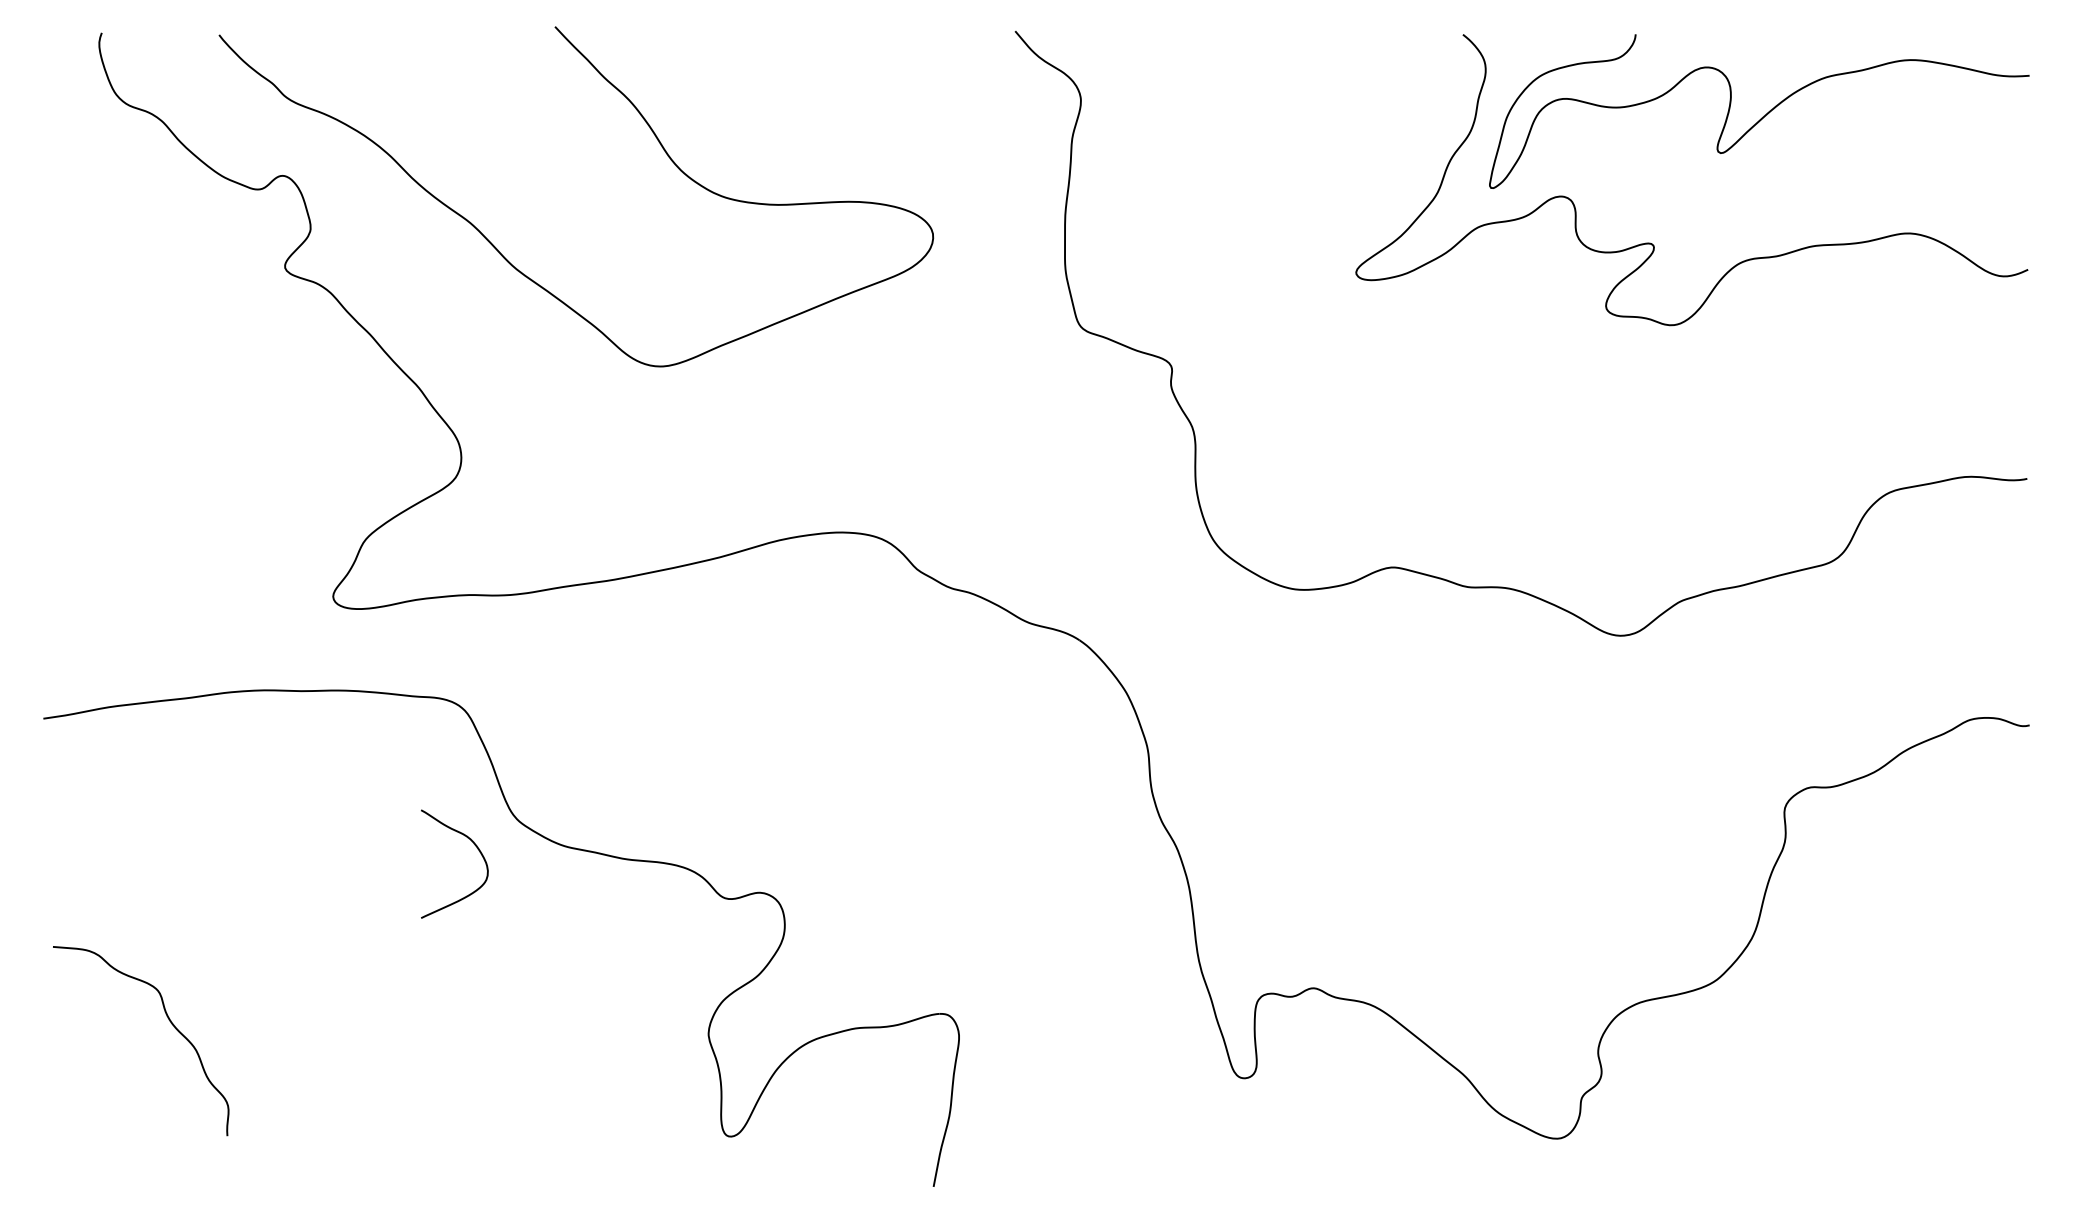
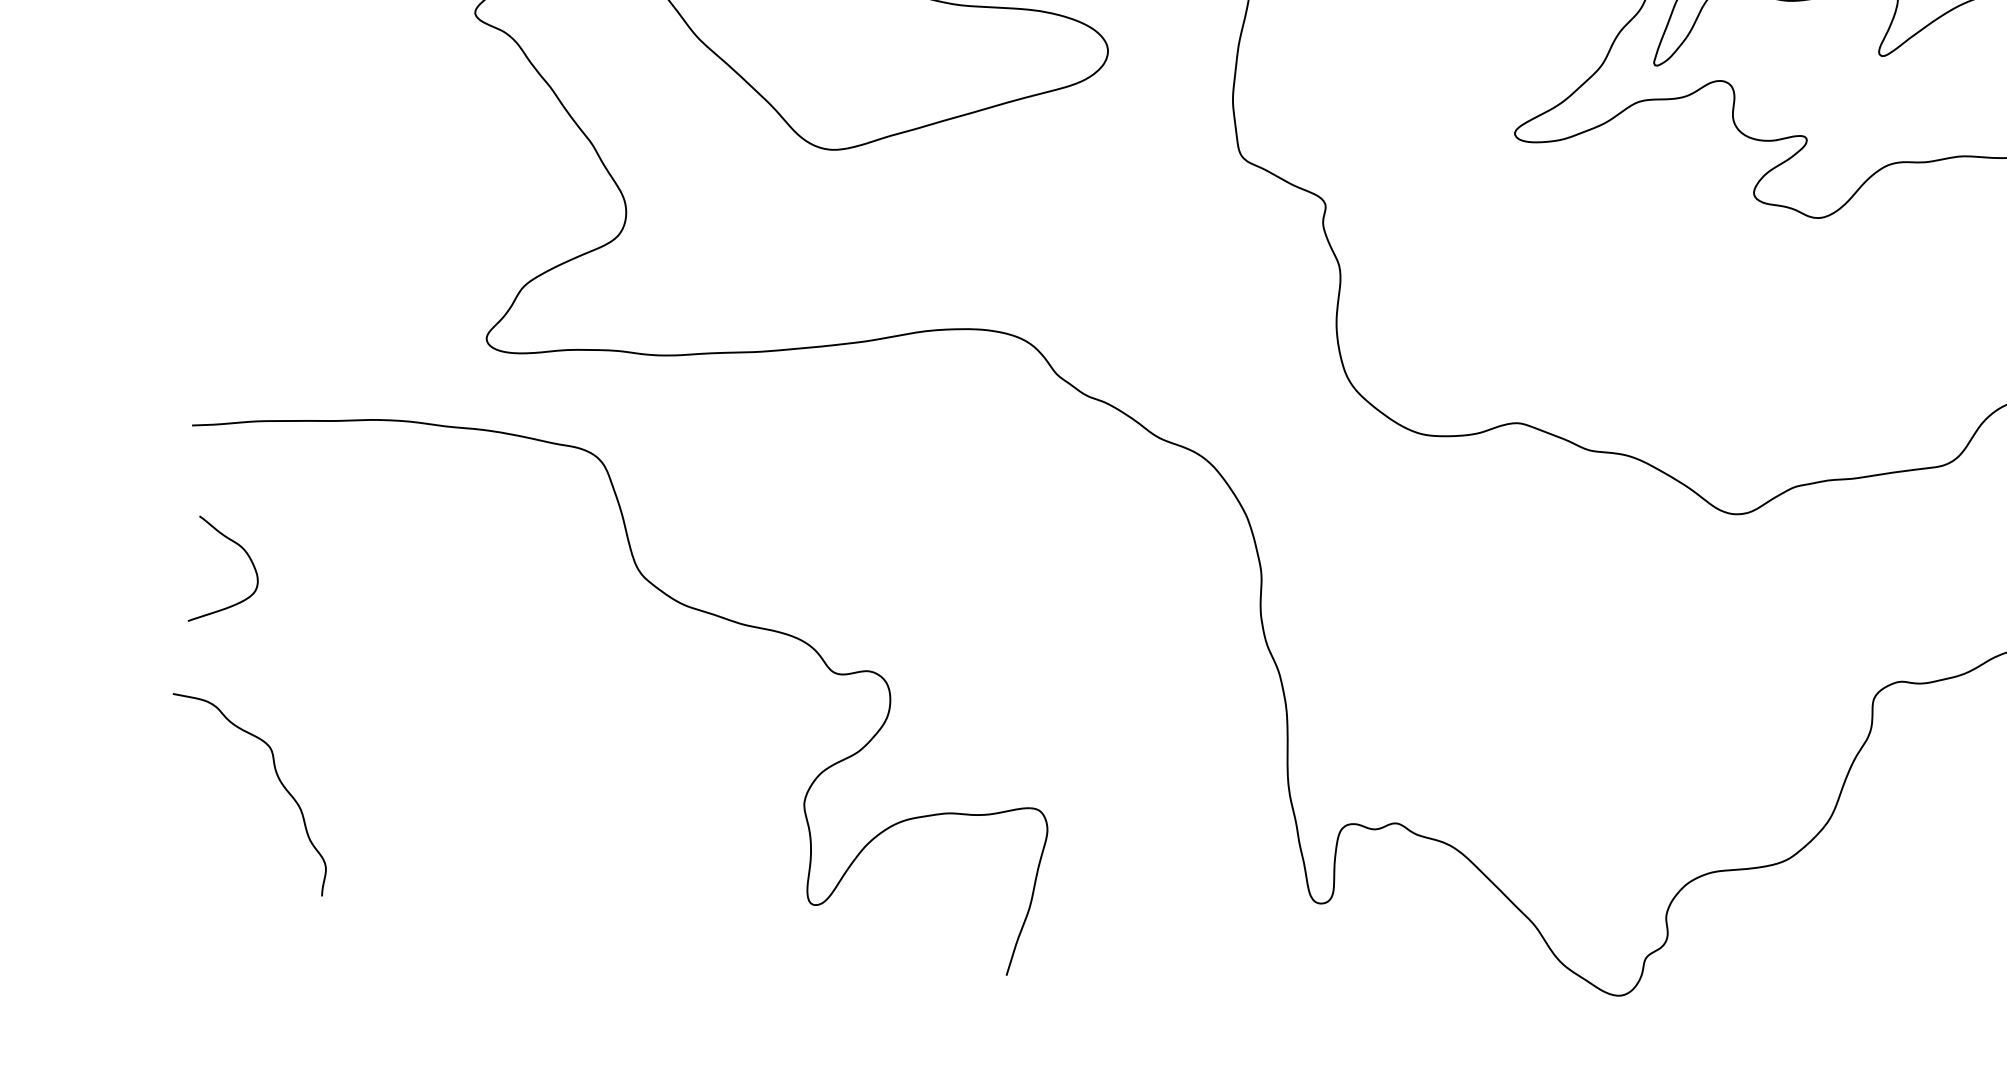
curve: (474, 845) -> (247, 556), moved
curve: (169, 1021) -> (278, 778), moved

